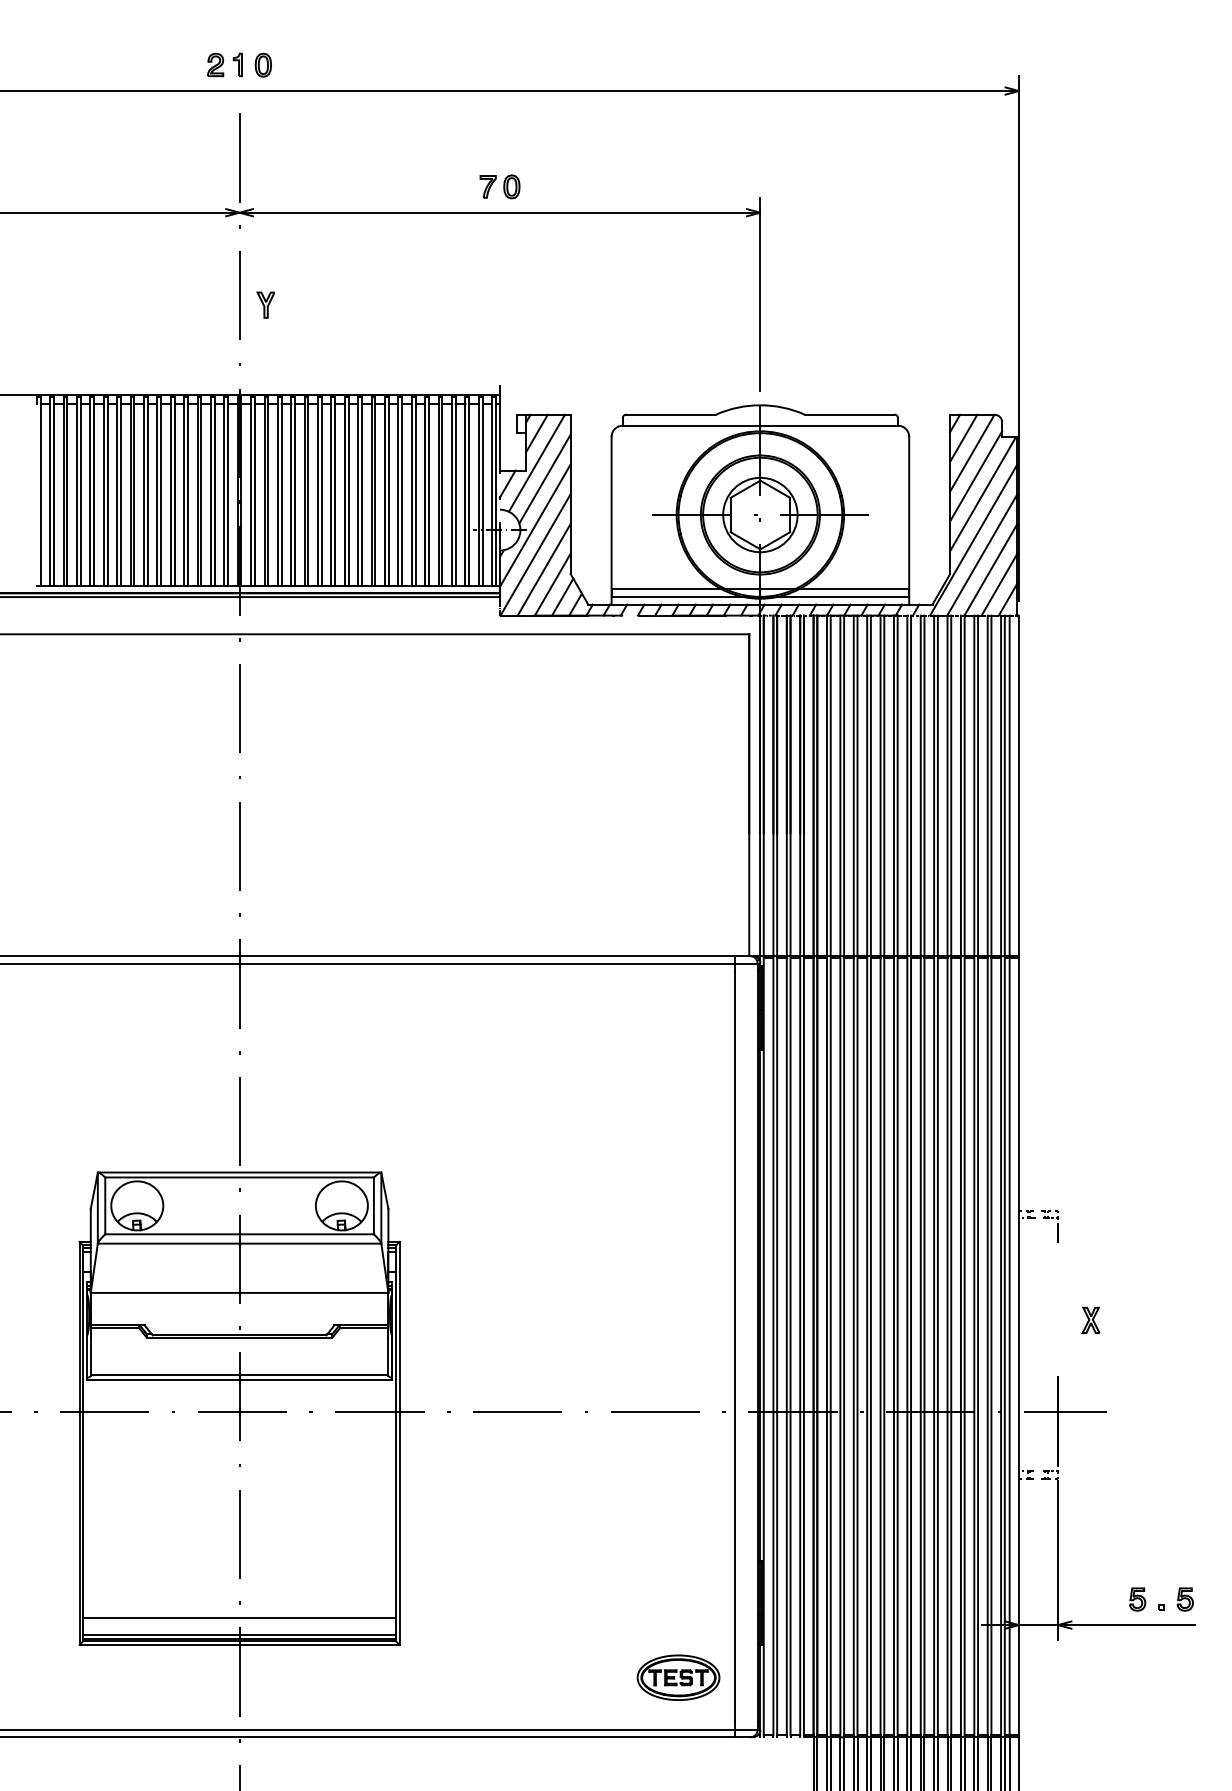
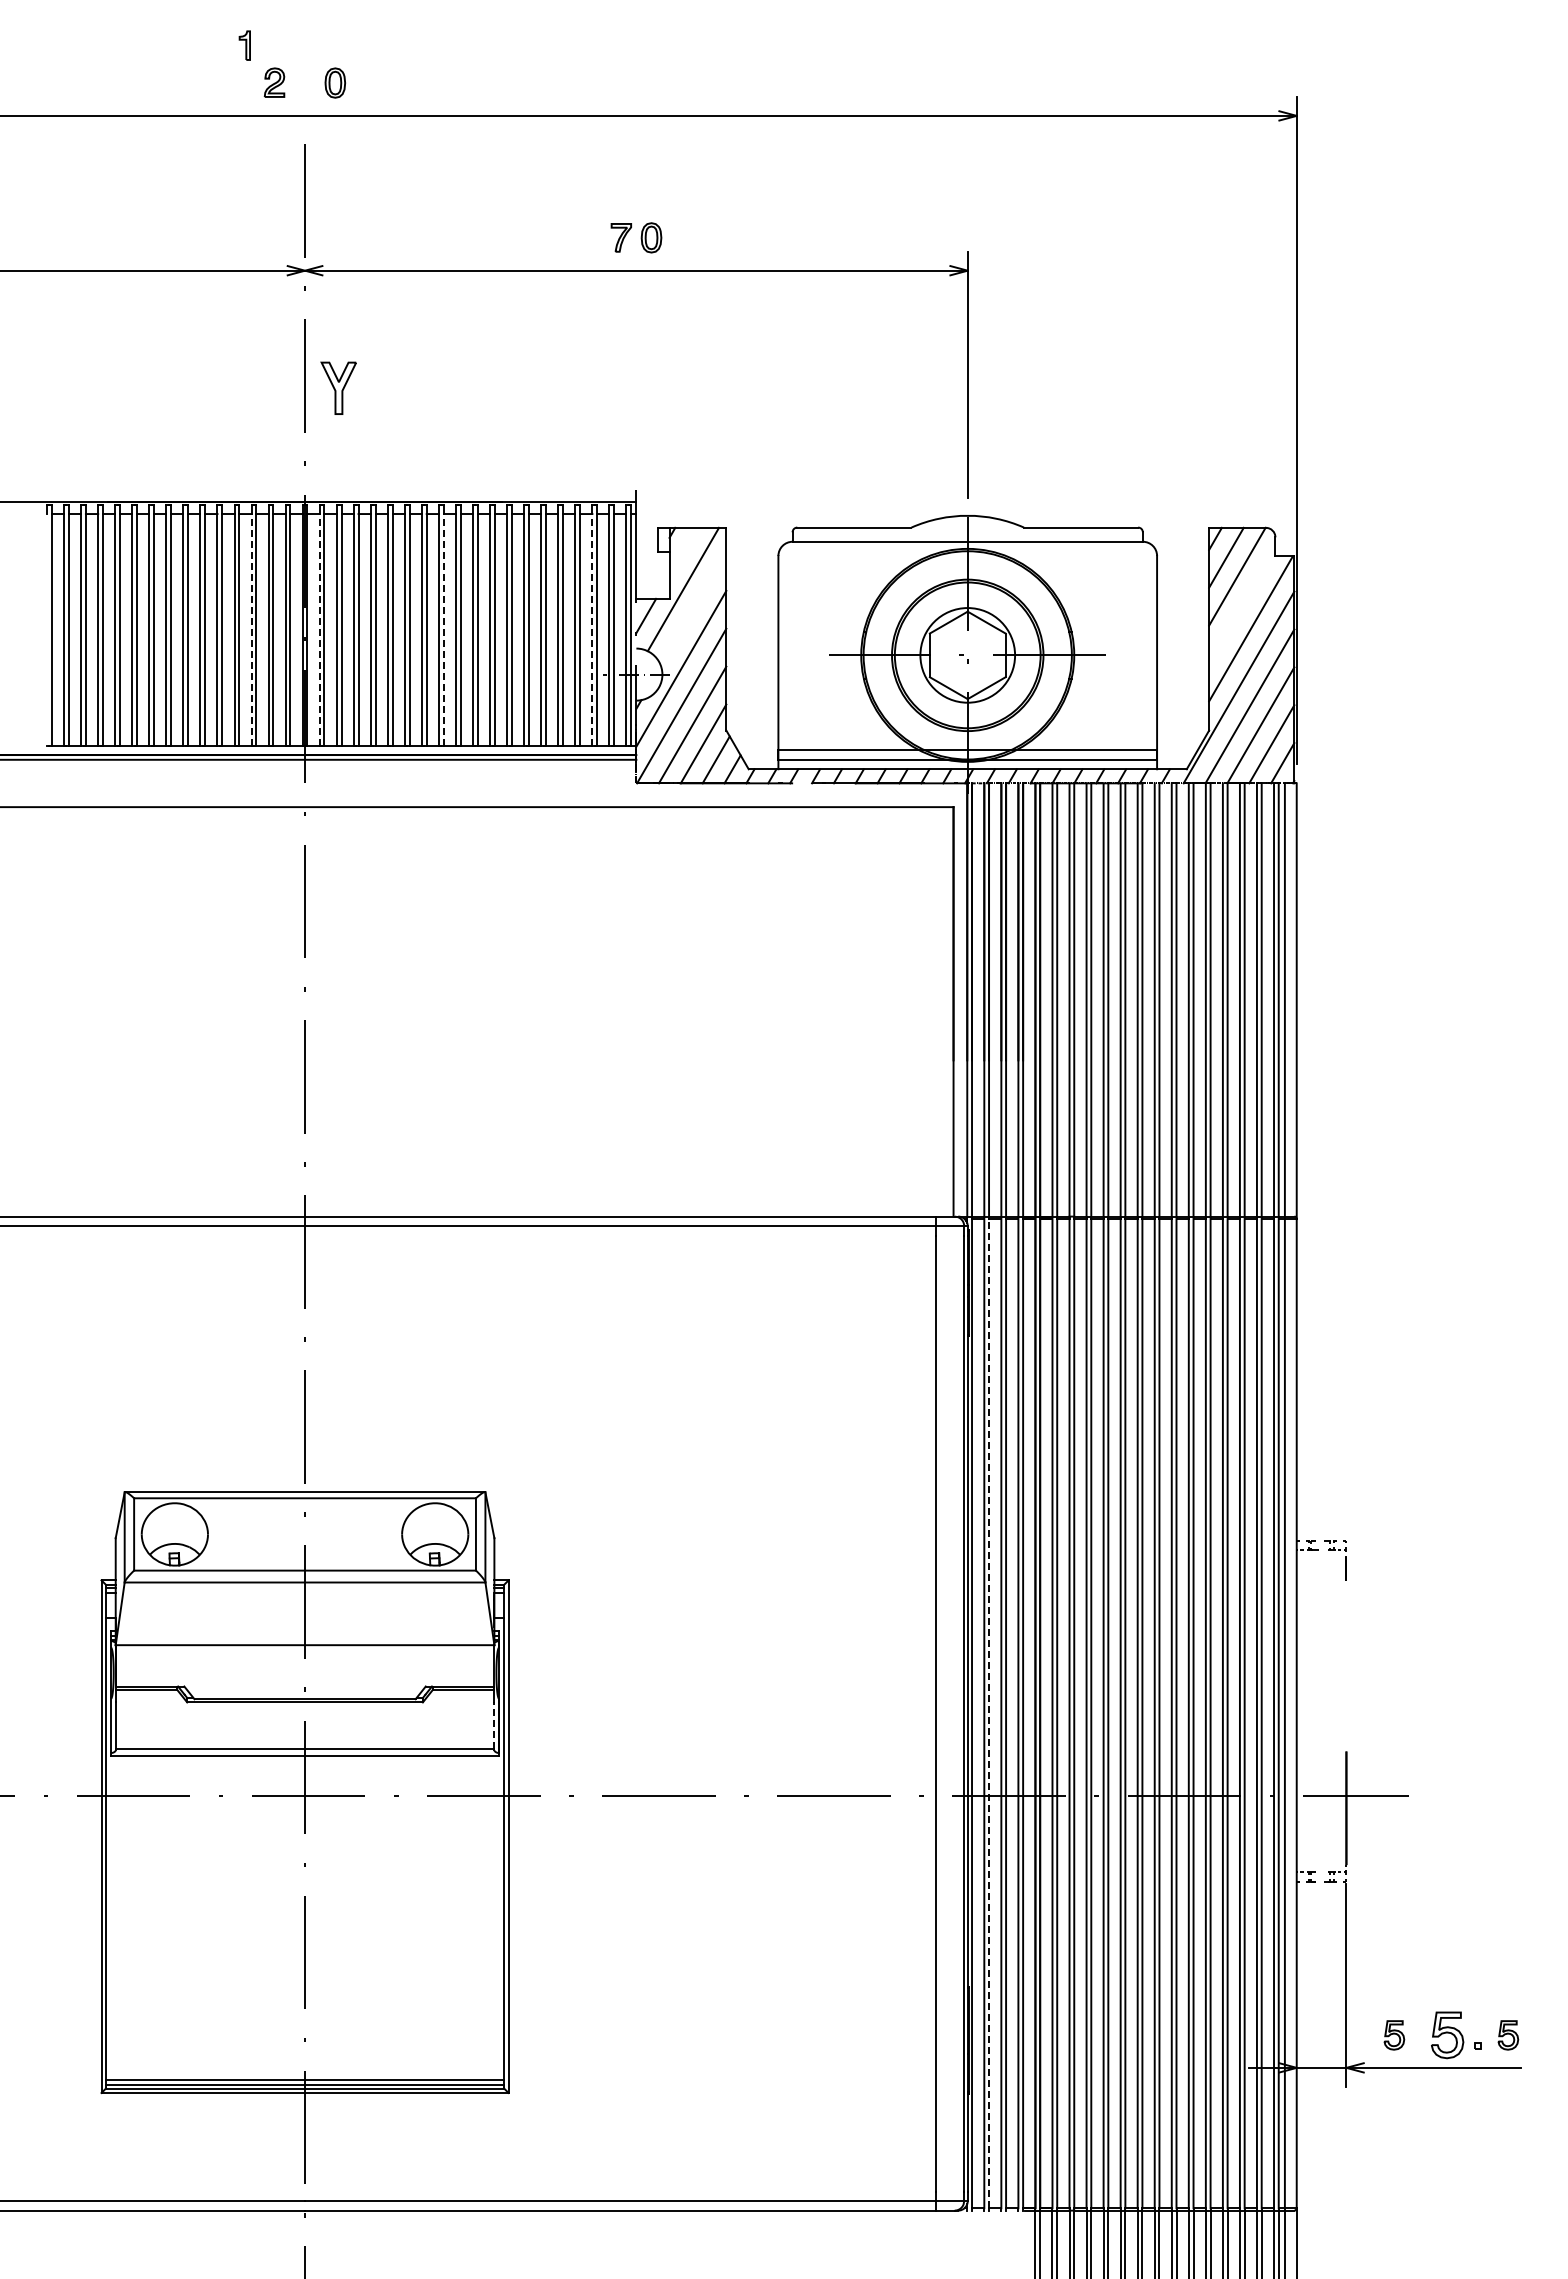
part: (237, 64) -> (244, 45), moved
part: (265, 305) -> (338, 388), size x1.6
line: (537, 433) -> (683, 551), removed
line: (976, 475) -> (1242, 605), removed
line: (544, 478) -> (693, 609), removed
line: (197, 494) -> (251, 629), solid -> dashed
line: (250, 494) -> (319, 629), solid -> dashed
line: (348, 494) -> (443, 629), solid -> dashed
line: (465, 494) -> (592, 629), solid -> dashed
part: (1090, 1320) -> (1387, 1680), removed
line: (777, 1346) -> (989, 1713), solid -> dashed
line: (388, 1356) -> (494, 1725), solid -> dashed
part: (1095, 1599) -> (1394, 2035), added
part: (1137, 1599) -> (1447, 2035), size x1.6
line: (239, 1618) -> (304, 2059), removed
part: (678, 1677) -> (863, 2134), removed

